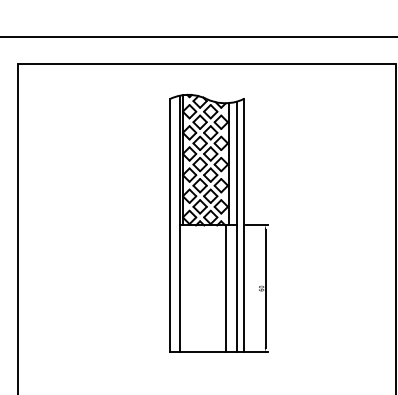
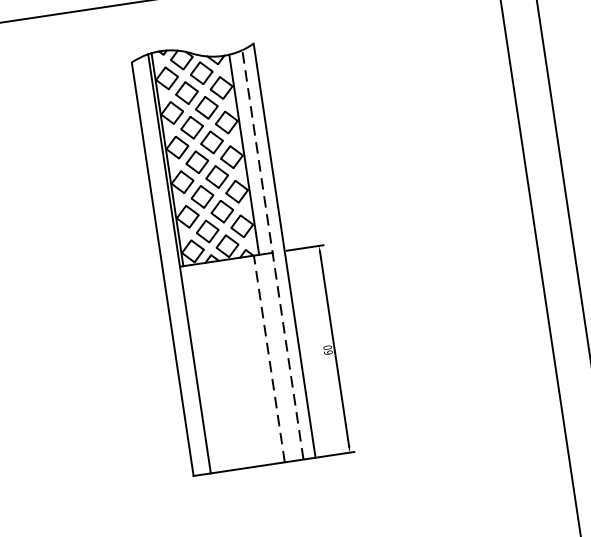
line: (237, 226) -> (273, 254), solid -> dashed
line: (225, 288) -> (269, 358), solid -> dashed

